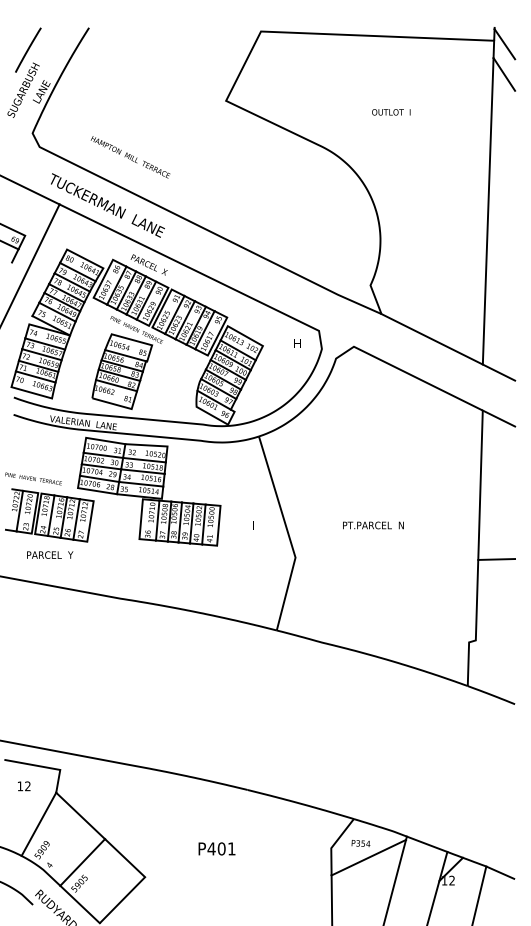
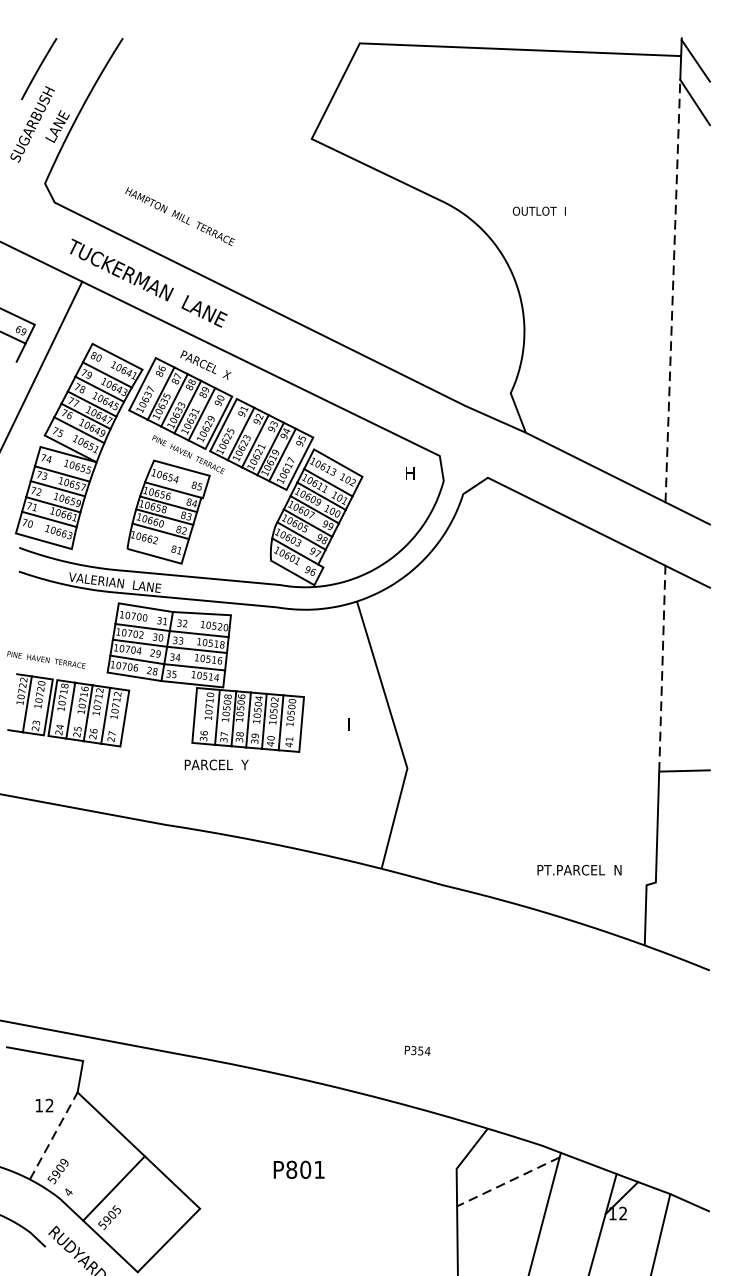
text: (391, 112) -> (539, 211), moved
line: (488, 210) -> (673, 290), solid -> dashed
line: (480, 485) -> (662, 669), solid -> dashed
text: (373, 525) -> (579, 870), moved
text: (50, 554) -> (217, 764), moved
text: (24, 786) -> (44, 1105), moved
line: (39, 823) -> (54, 1134), solid -> dashed
text: (360, 843) -> (416, 1050), moved
text: (211, 848) -> (291, 1169), P401 -> P801
line: (368, 857) -> (507, 1181), solid -> dashed

